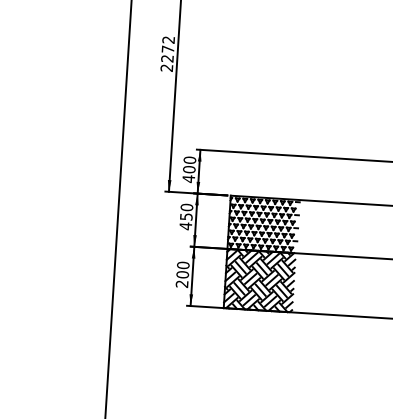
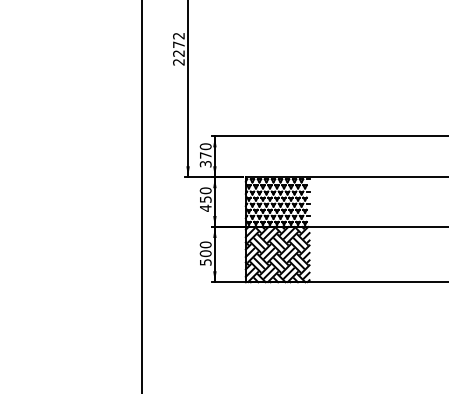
text: (188, 173) -> (205, 159), 400 -> 370
text: (181, 284) -> (205, 262), 200 -> 500

